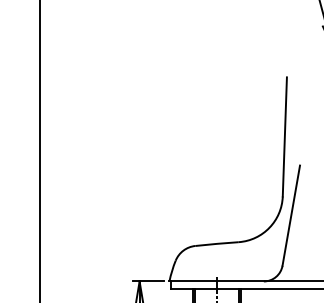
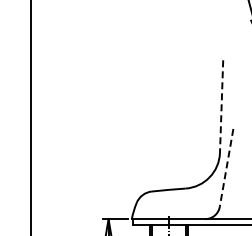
line: (284, 138) -> (221, 107), solid -> dashed
line: (291, 215) -> (226, 167), solid -> dashed

